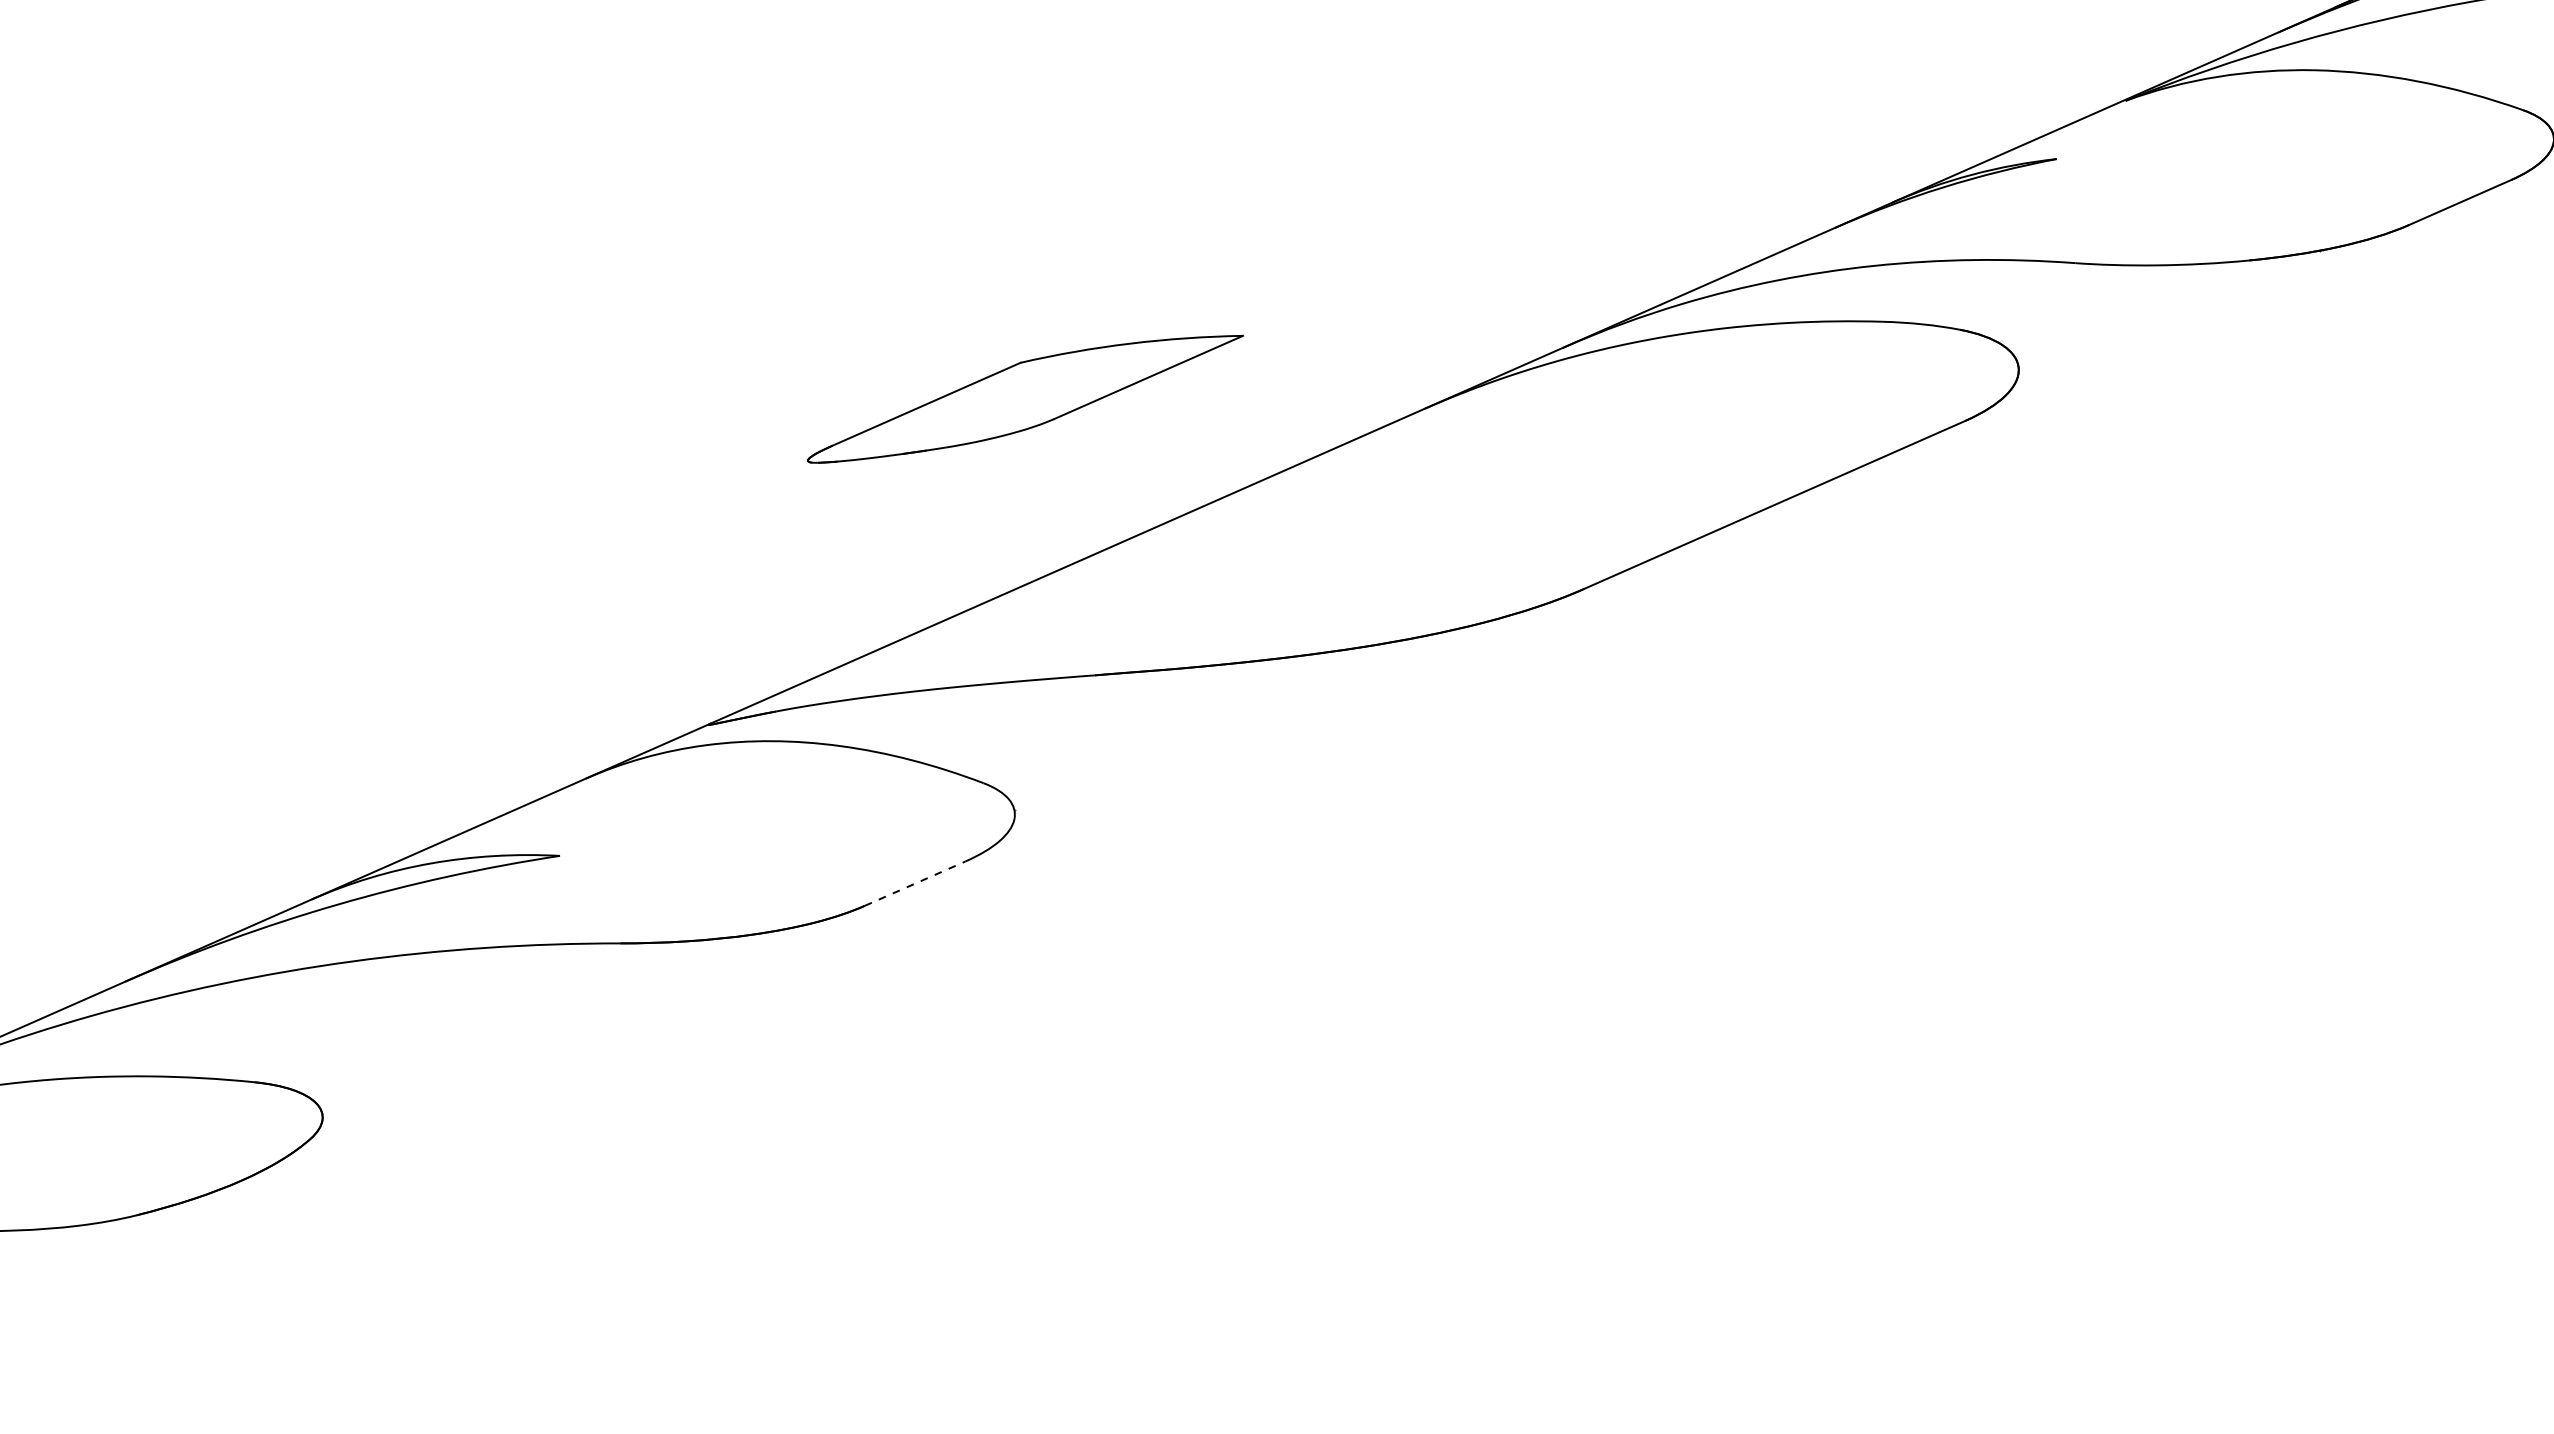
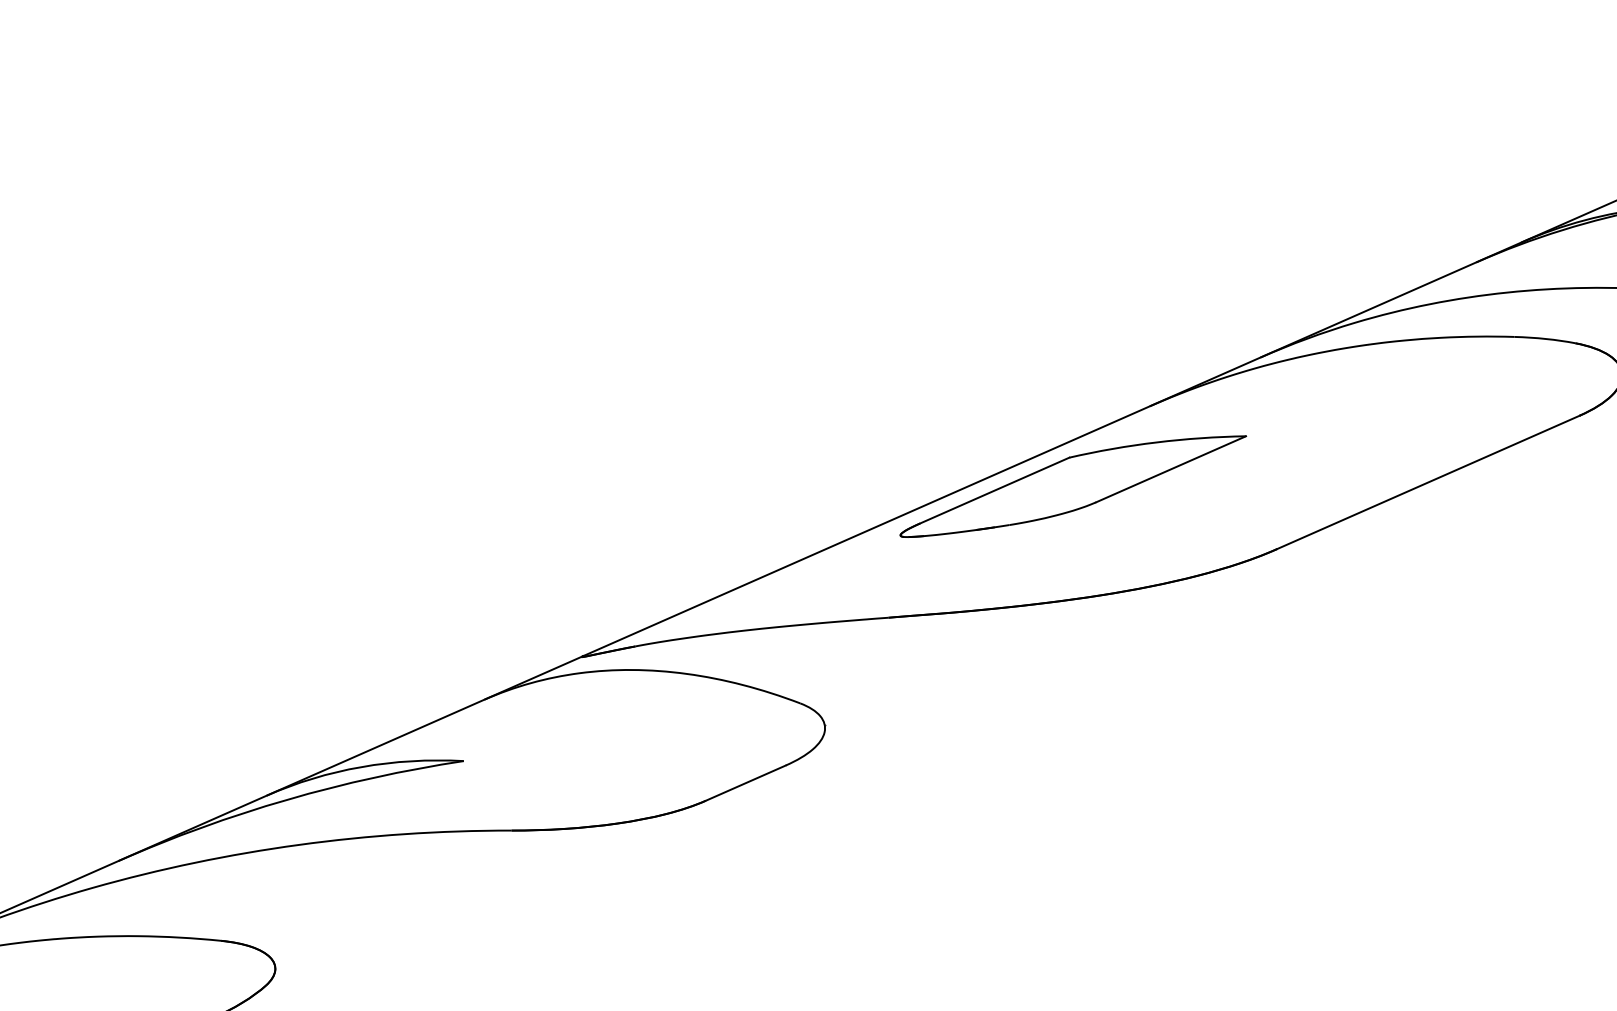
part: (1025, 398) -> (1073, 486), moved
line: (915, 883) -> (746, 783), dashed -> solid

